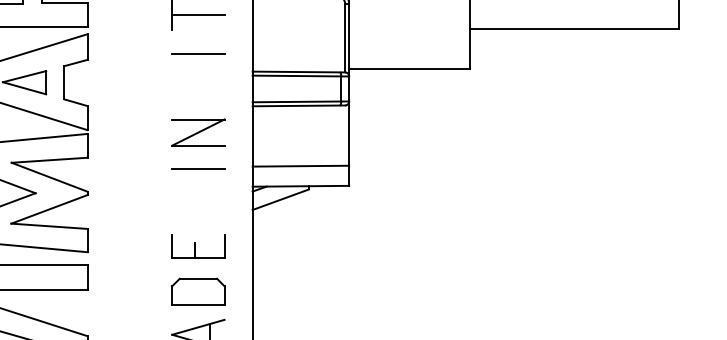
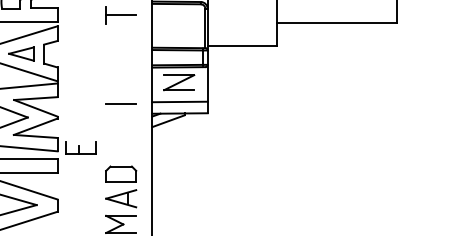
line: (198, 53) -> (121, 37), removed
part: (198, 132) -> (179, 82), moved
part: (197, 245) -> (80, 147), moved

